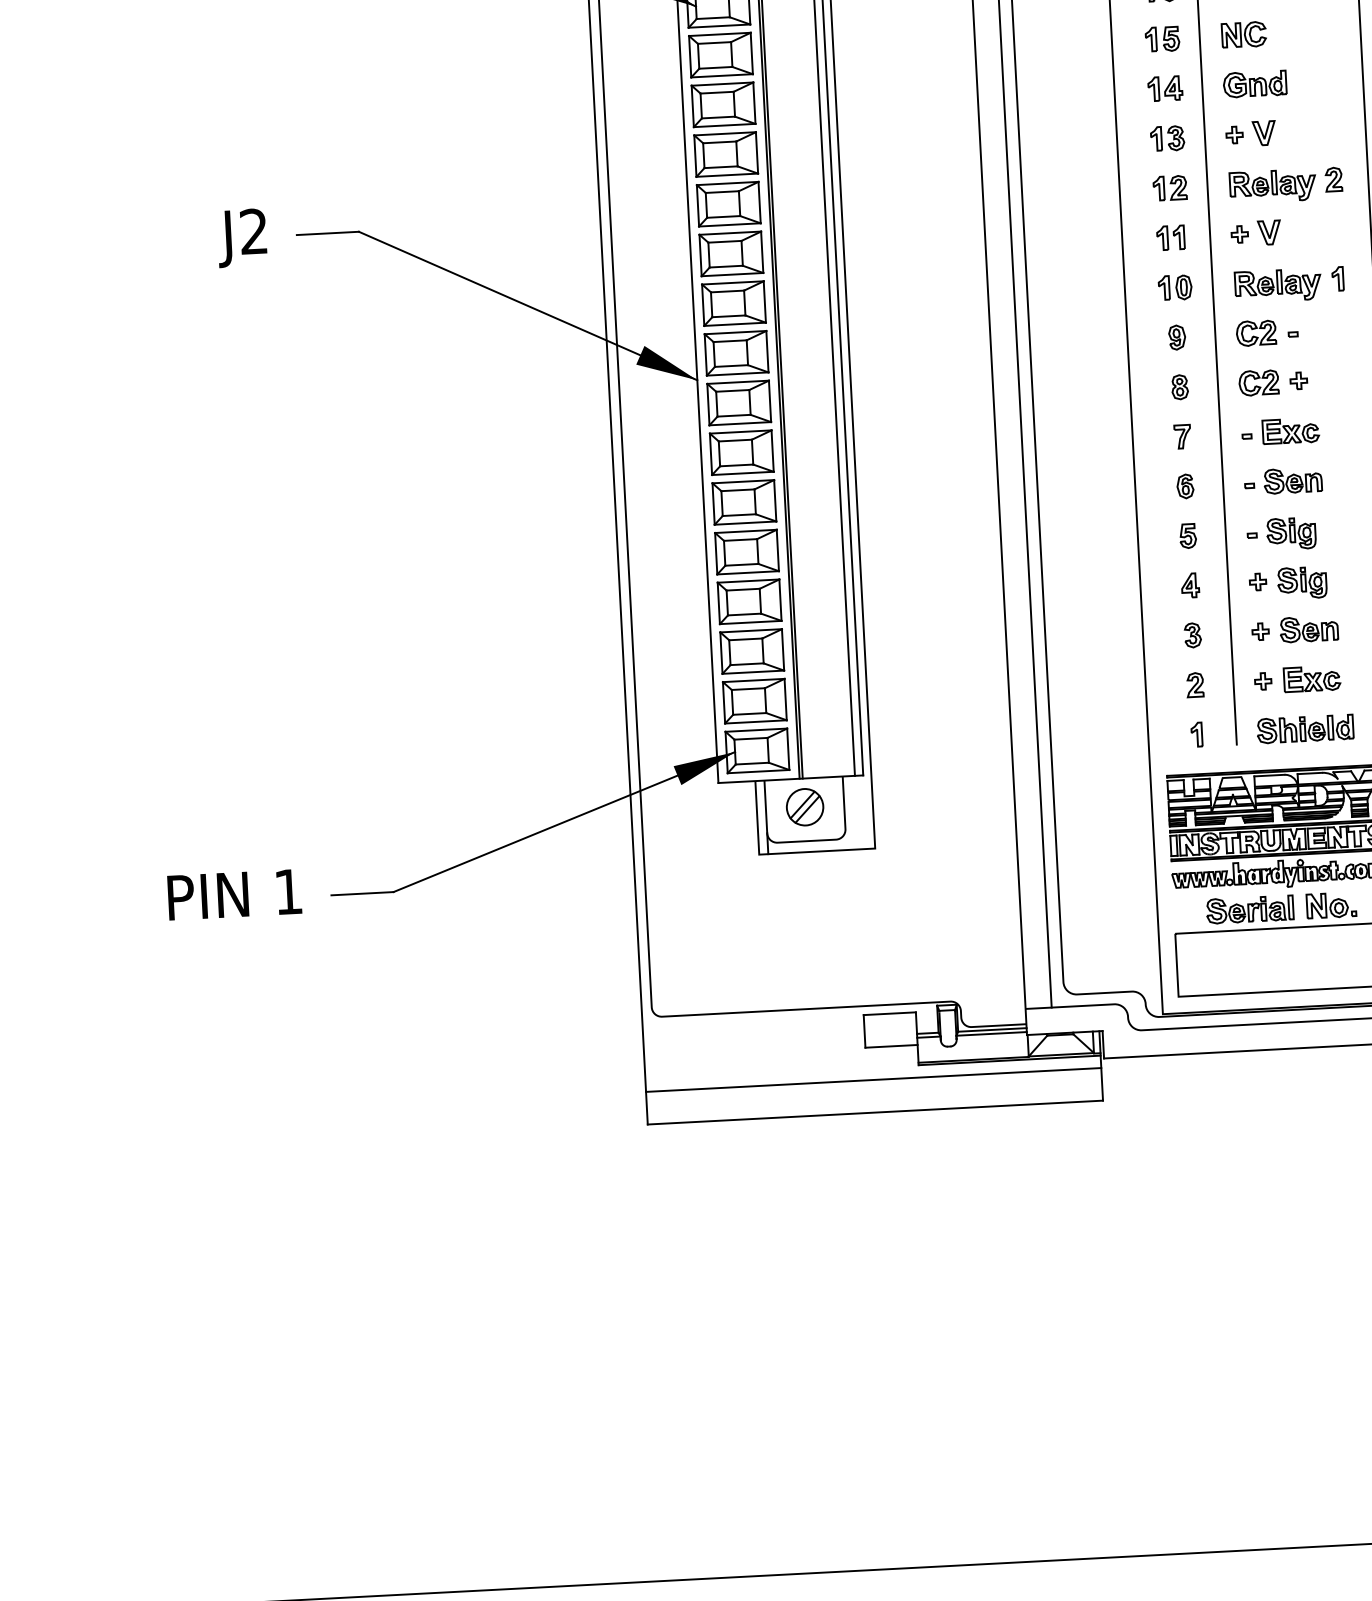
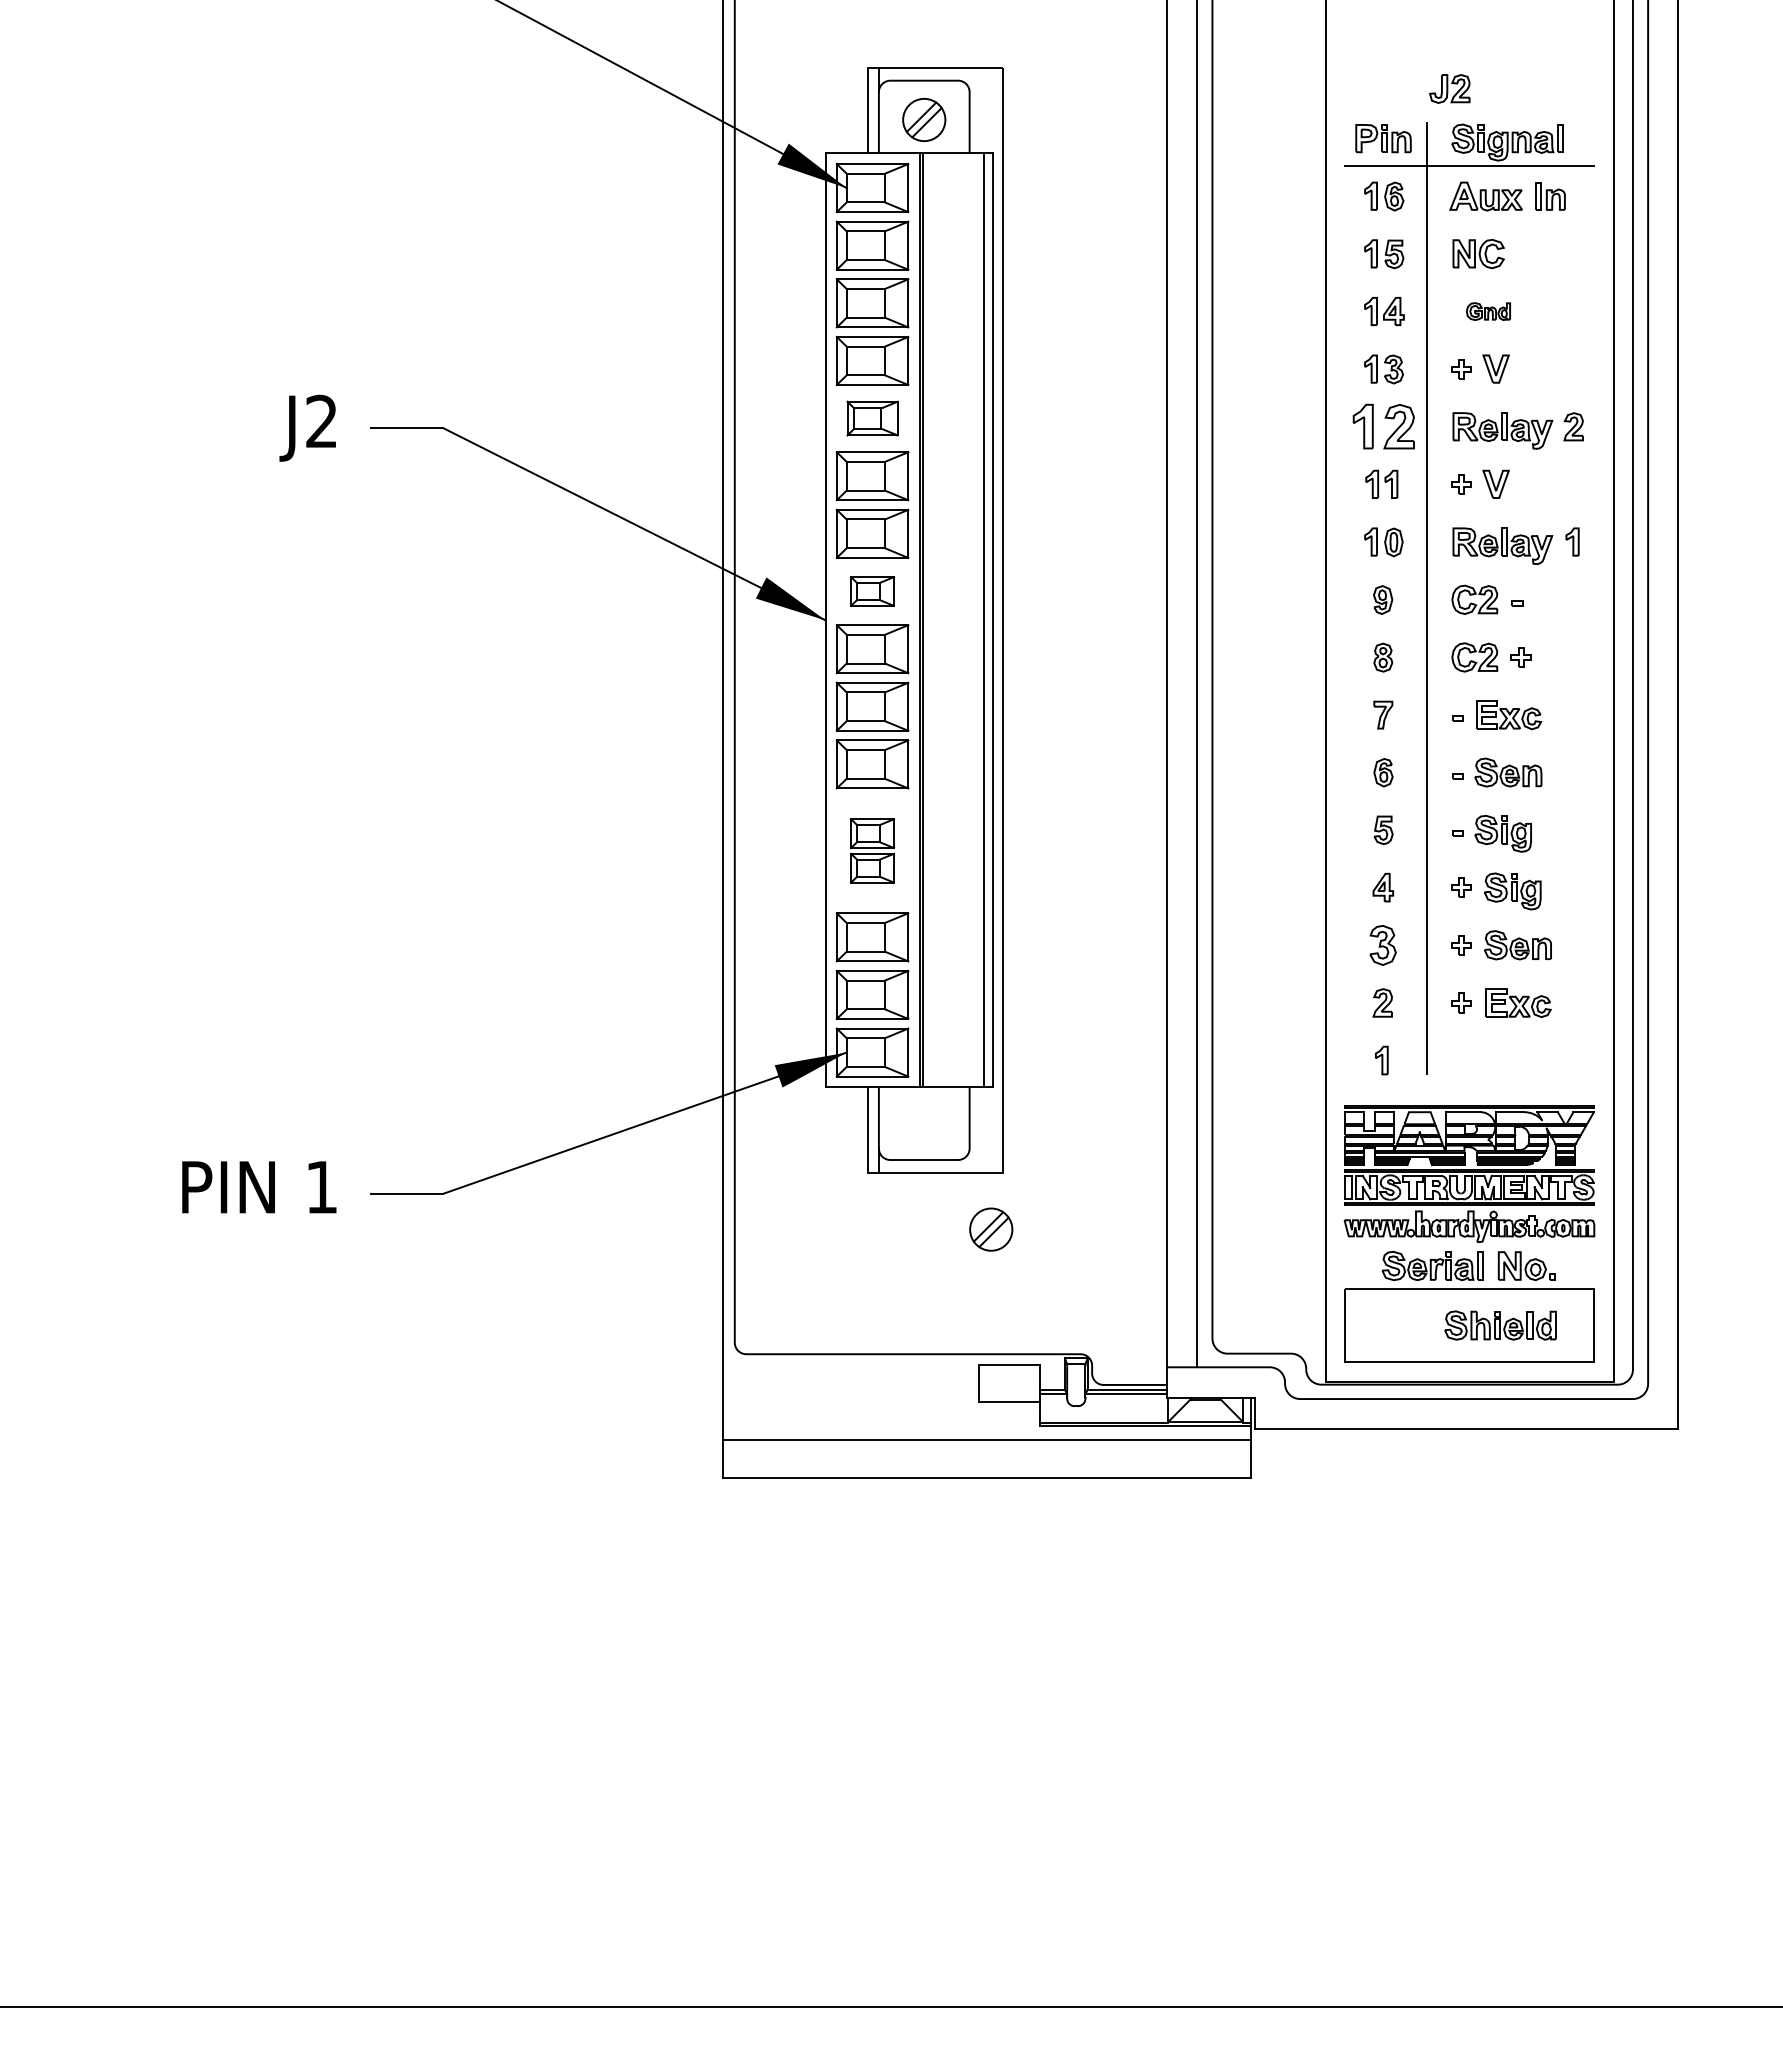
part: (1255, 84) -> (1488, 311), size x0.6
part: (1169, 187) -> (1383, 426), size x1.6
part: (728, 204) -> (872, 418), size x0.7
part: (736, 353) -> (872, 591), size x0.6
part: (748, 576) -> (872, 850), size x0.6
part: (1193, 635) -> (1383, 945), size x1.4
part: (1305, 729) -> (1500, 1325), moved
part: (805, 807) -> (991, 1229), moved

